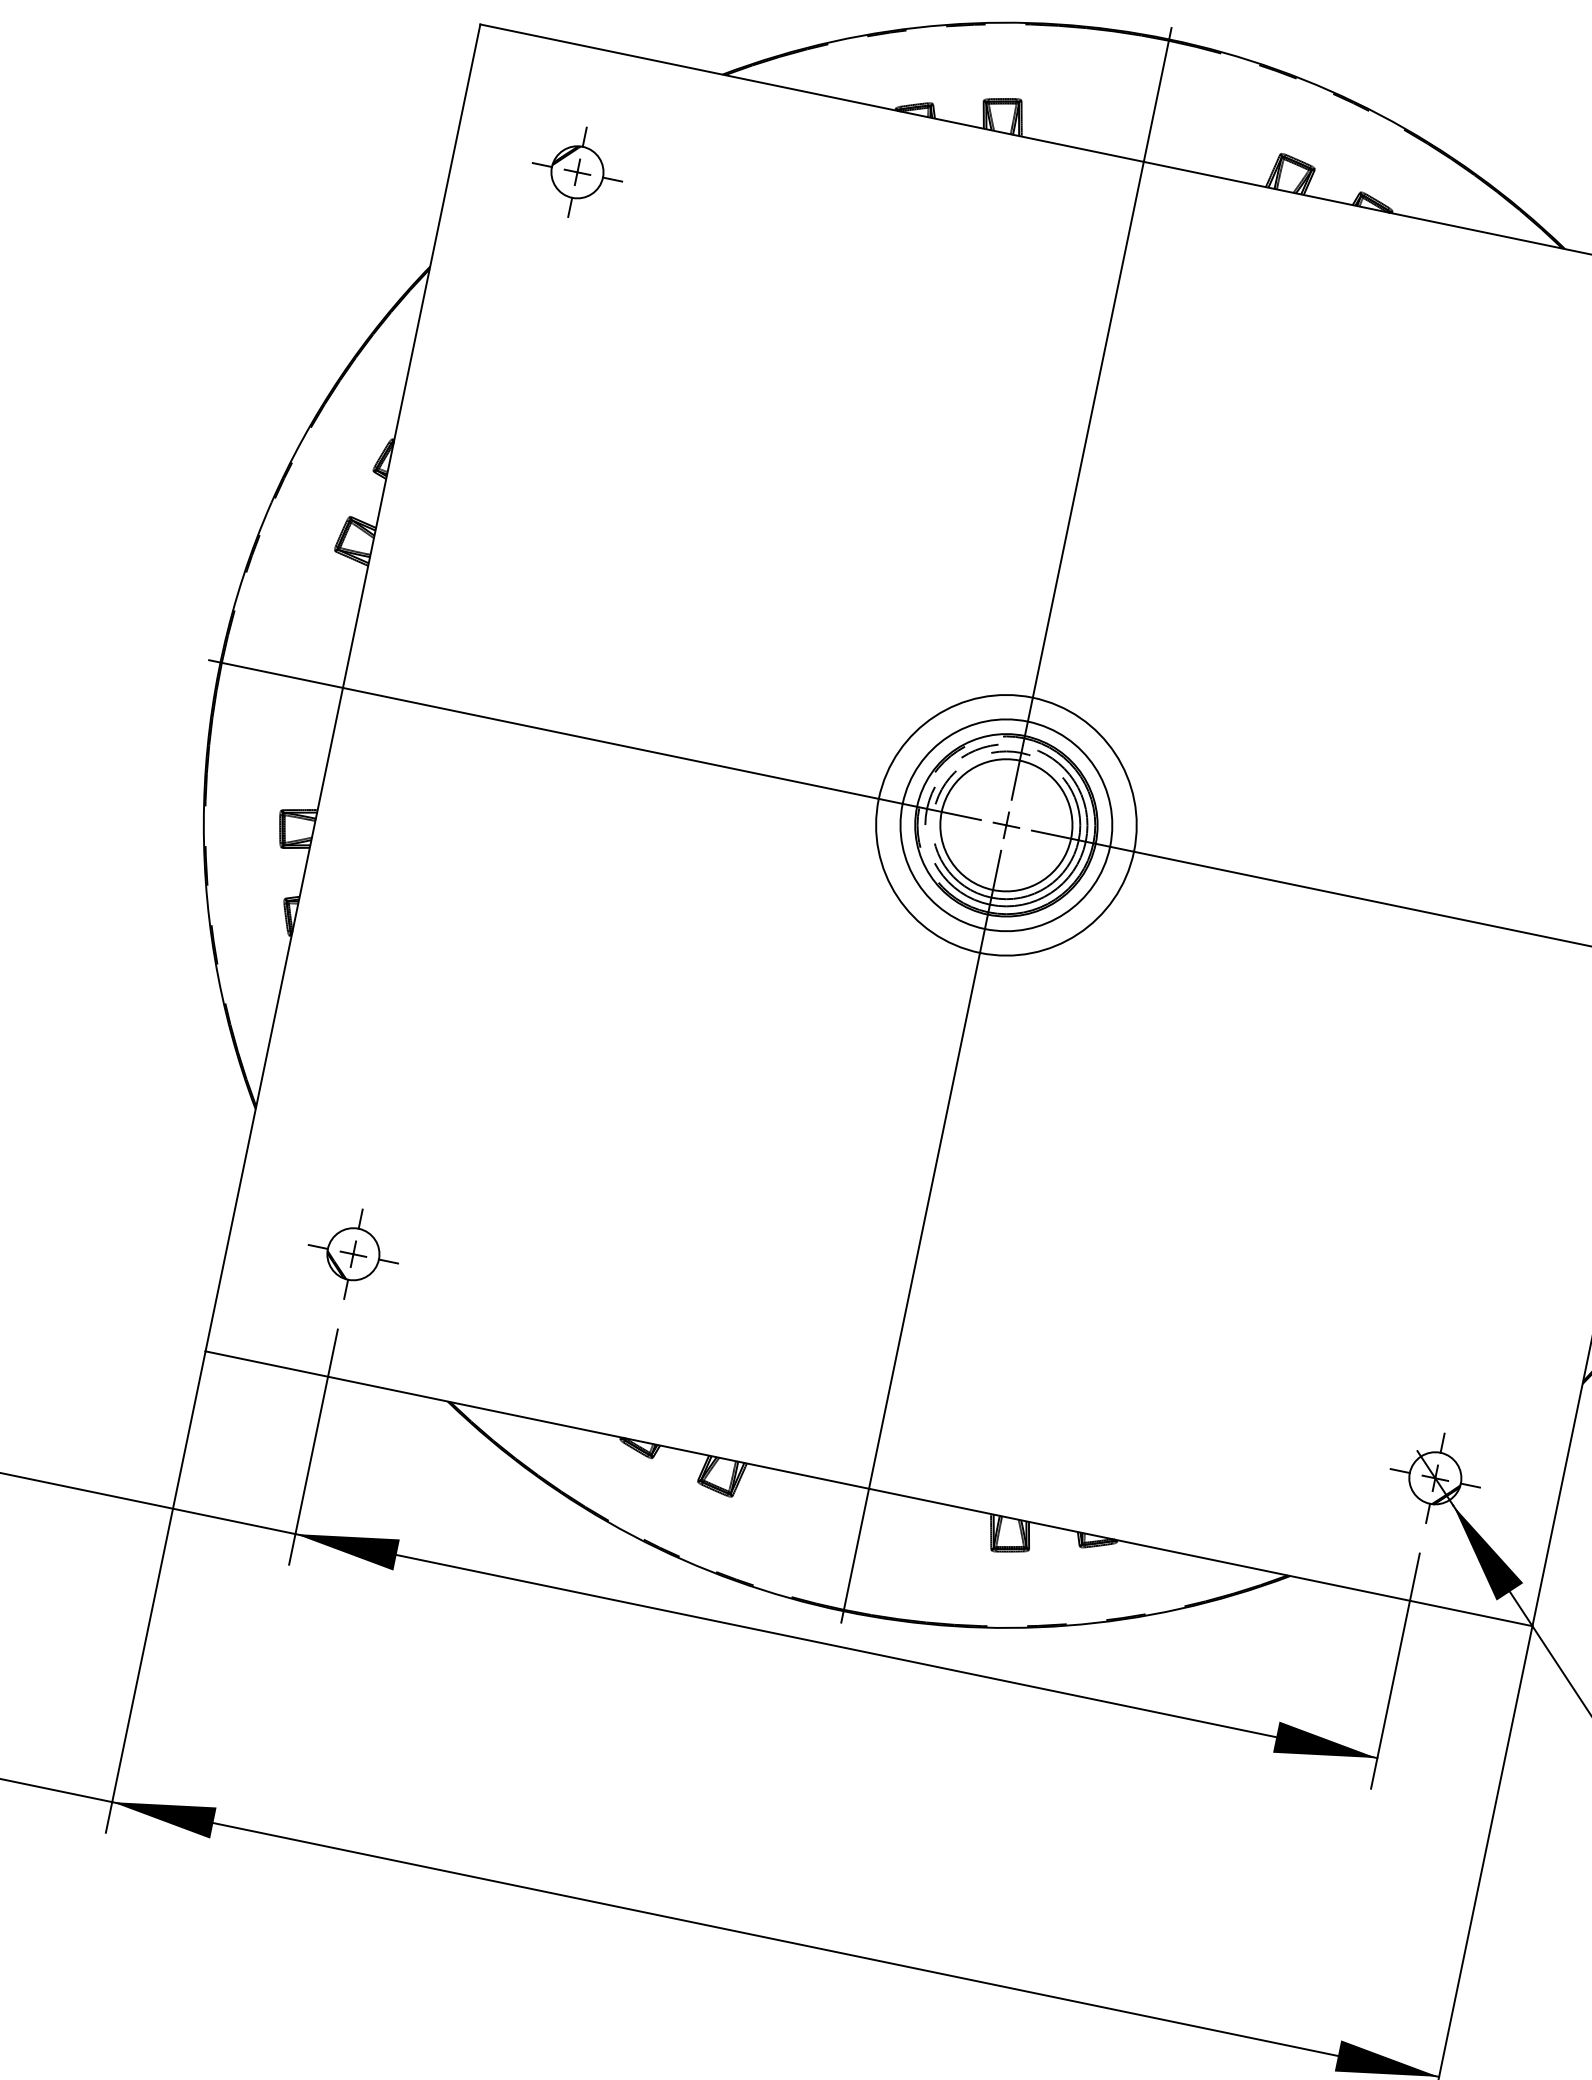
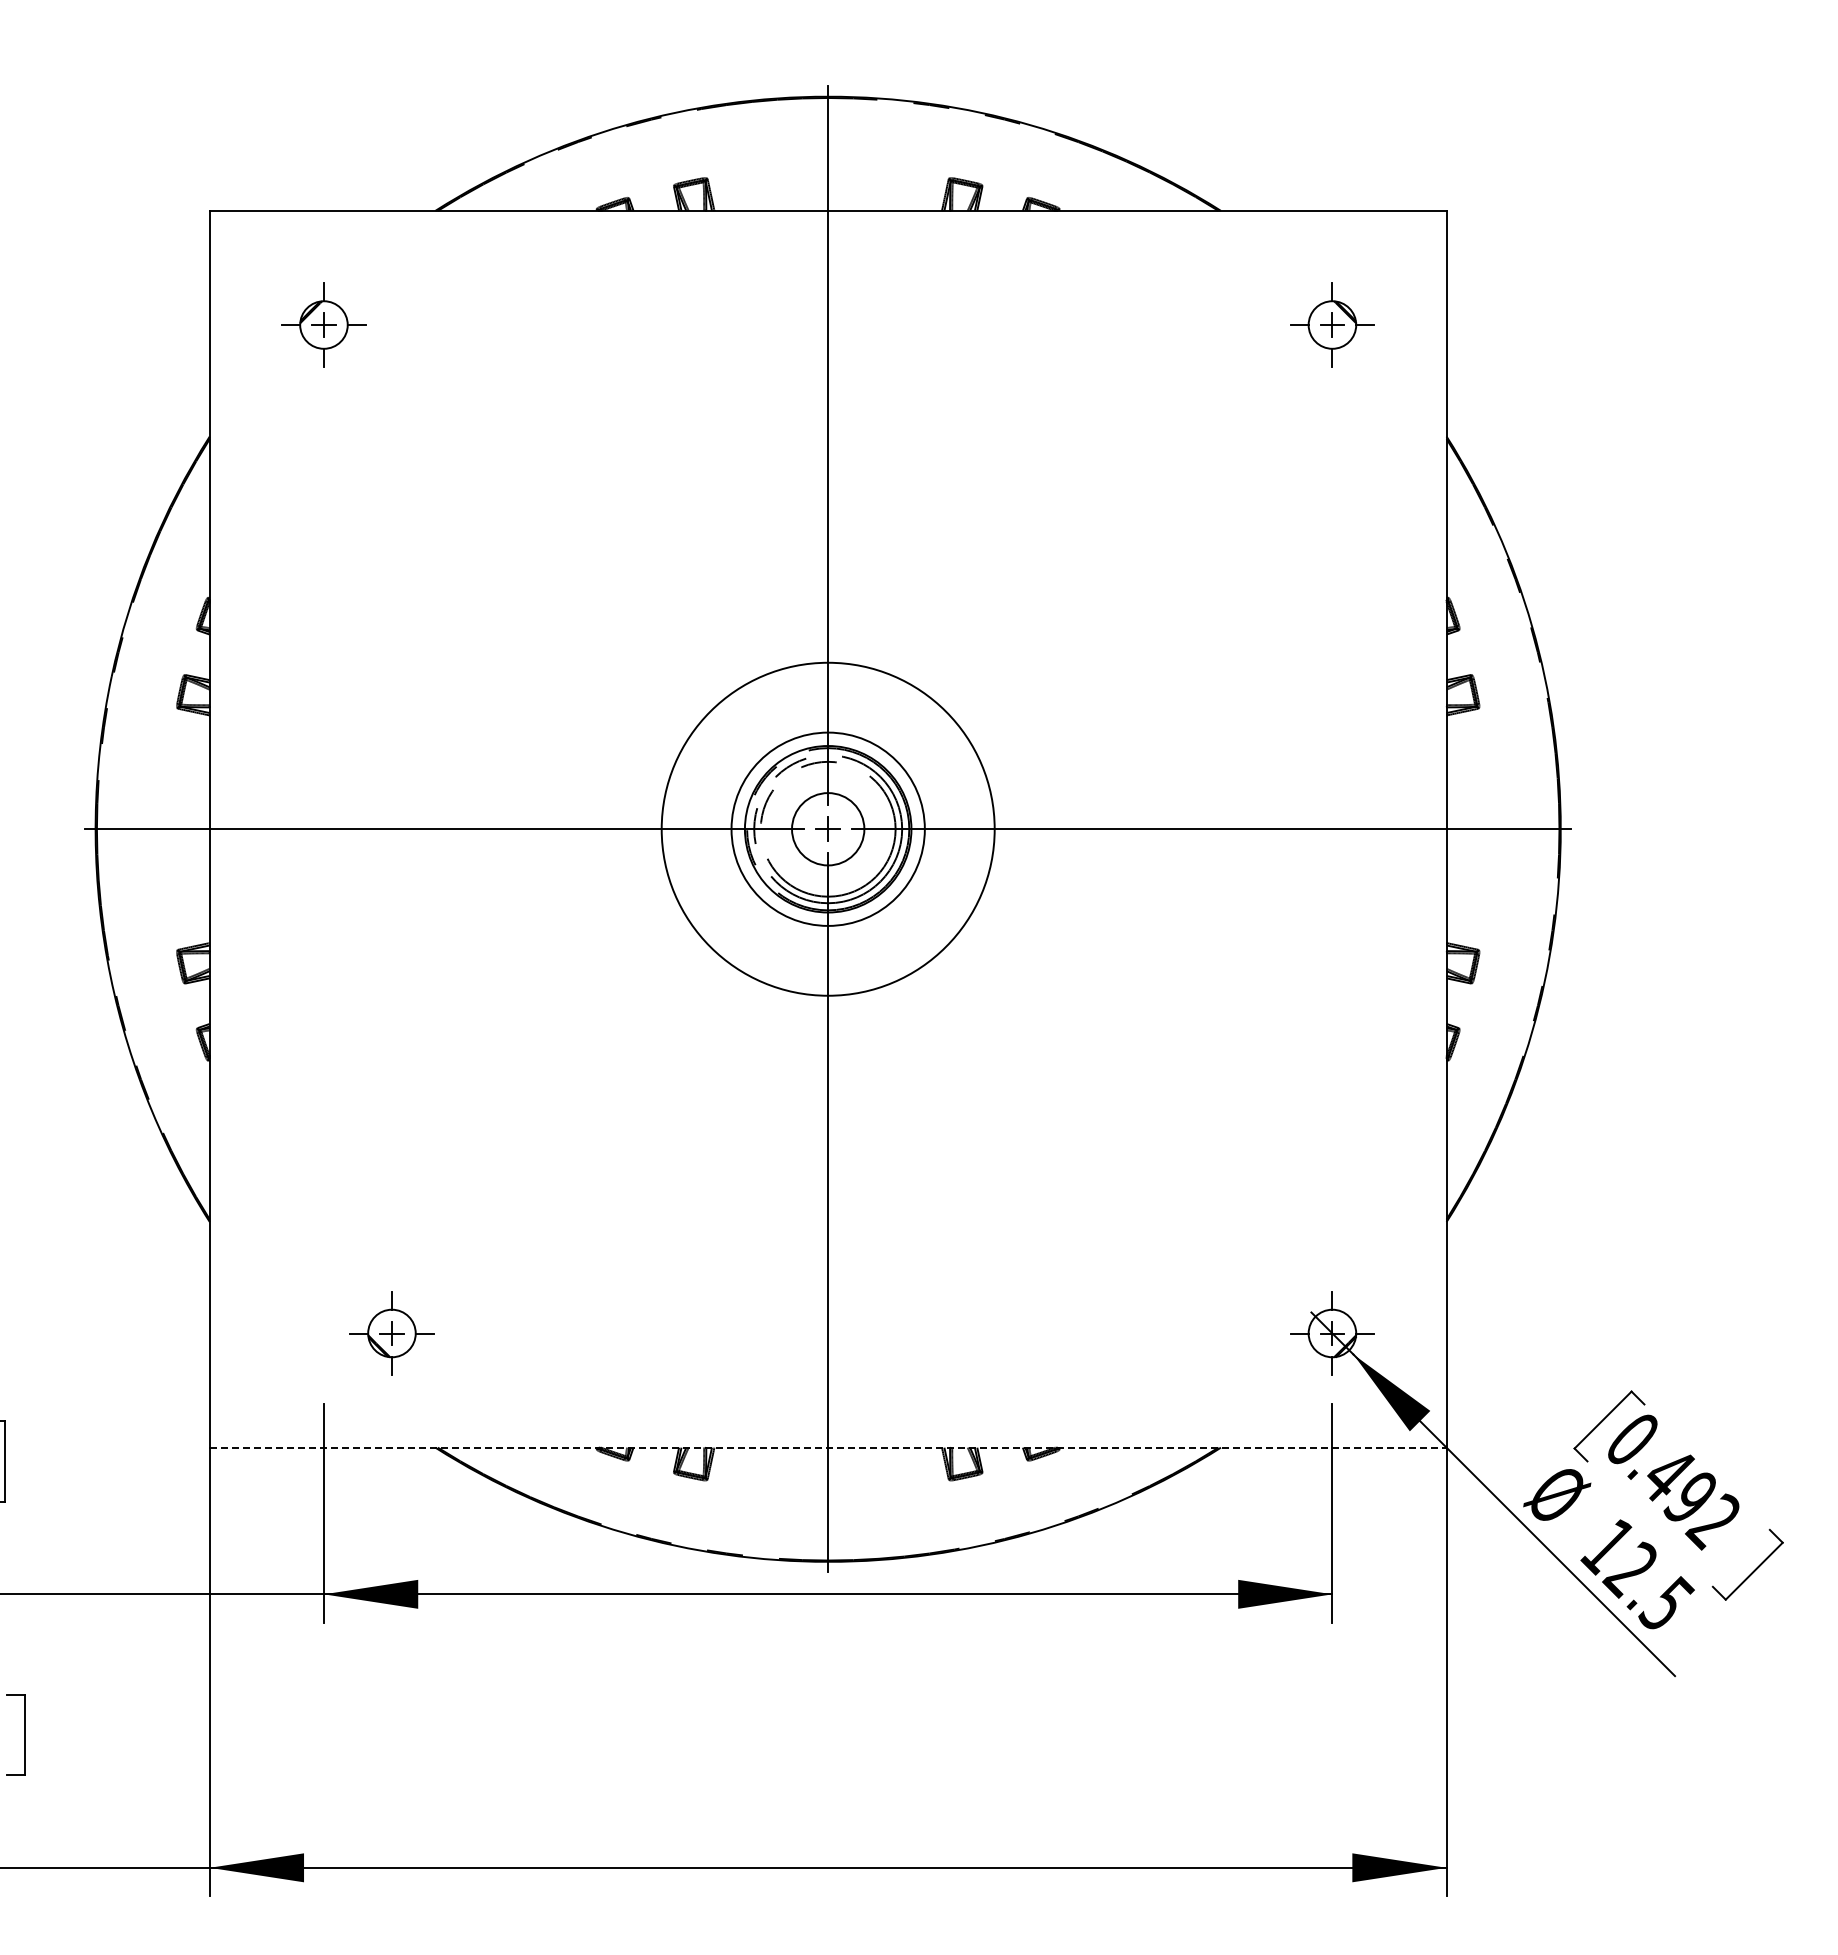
circle: (1005, 824) -> (827, 828), size x0.6
circle: (1006, 825) -> (828, 829), size x1.4
part: (352, 1254) -> (391, 1333), moved
line: (869, 1488) -> (828, 1447), solid -> dashed

